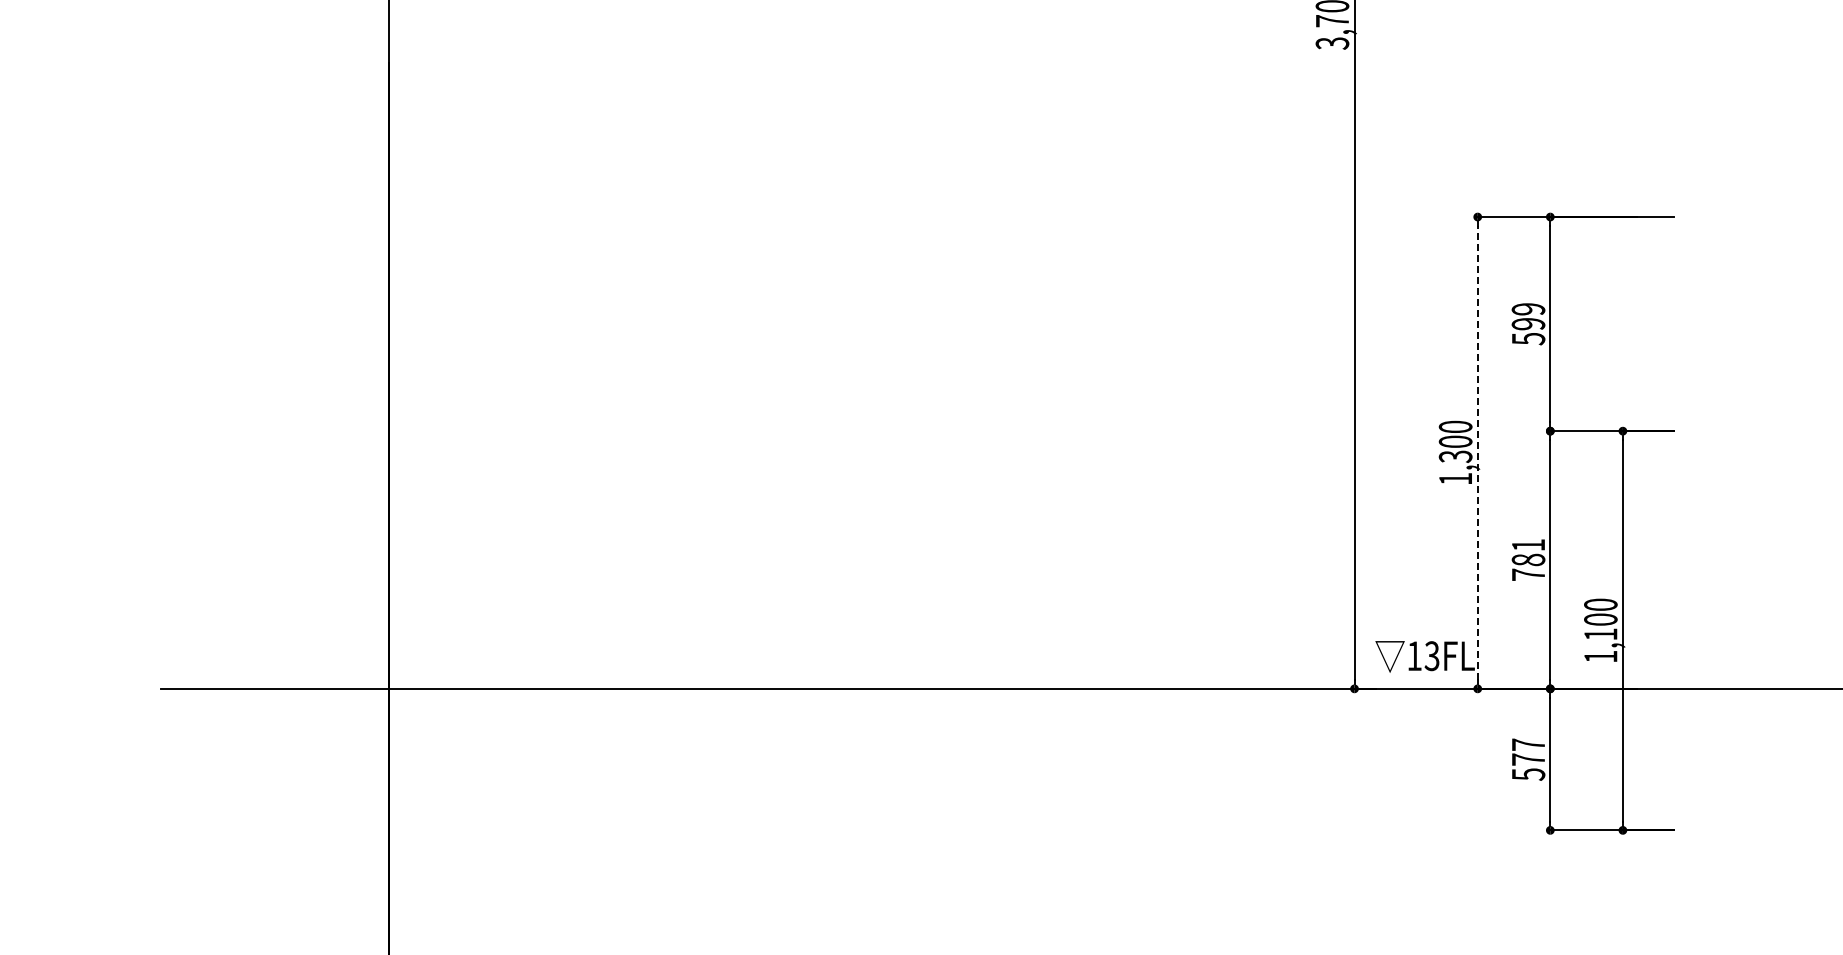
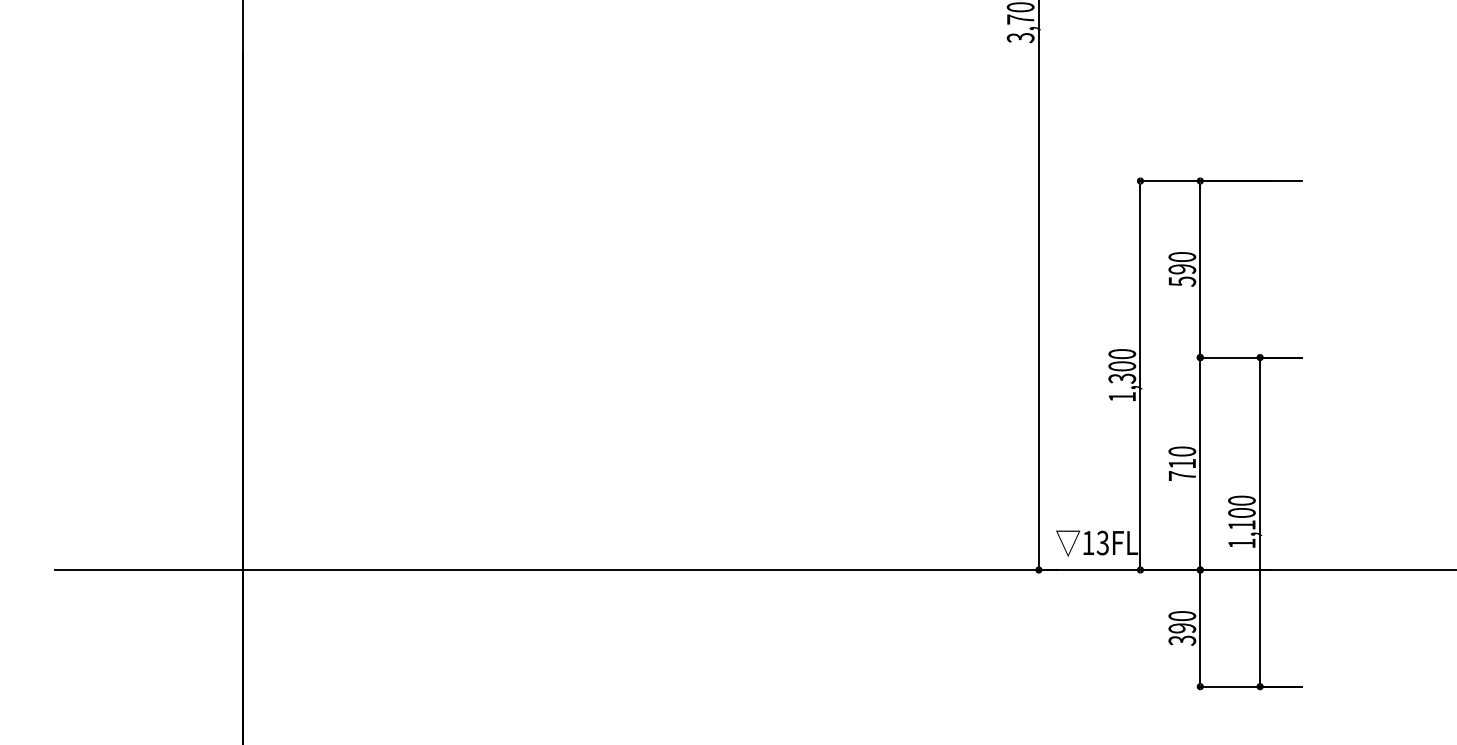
text: (1528, 309) -> (1182, 257), 599 -> 590
line: (1477, 452) -> (1140, 375), dashed -> solid
text: (1528, 552) -> (1182, 457), 781 -> 710
text: (1528, 759) -> (1182, 628), 577 -> 390

